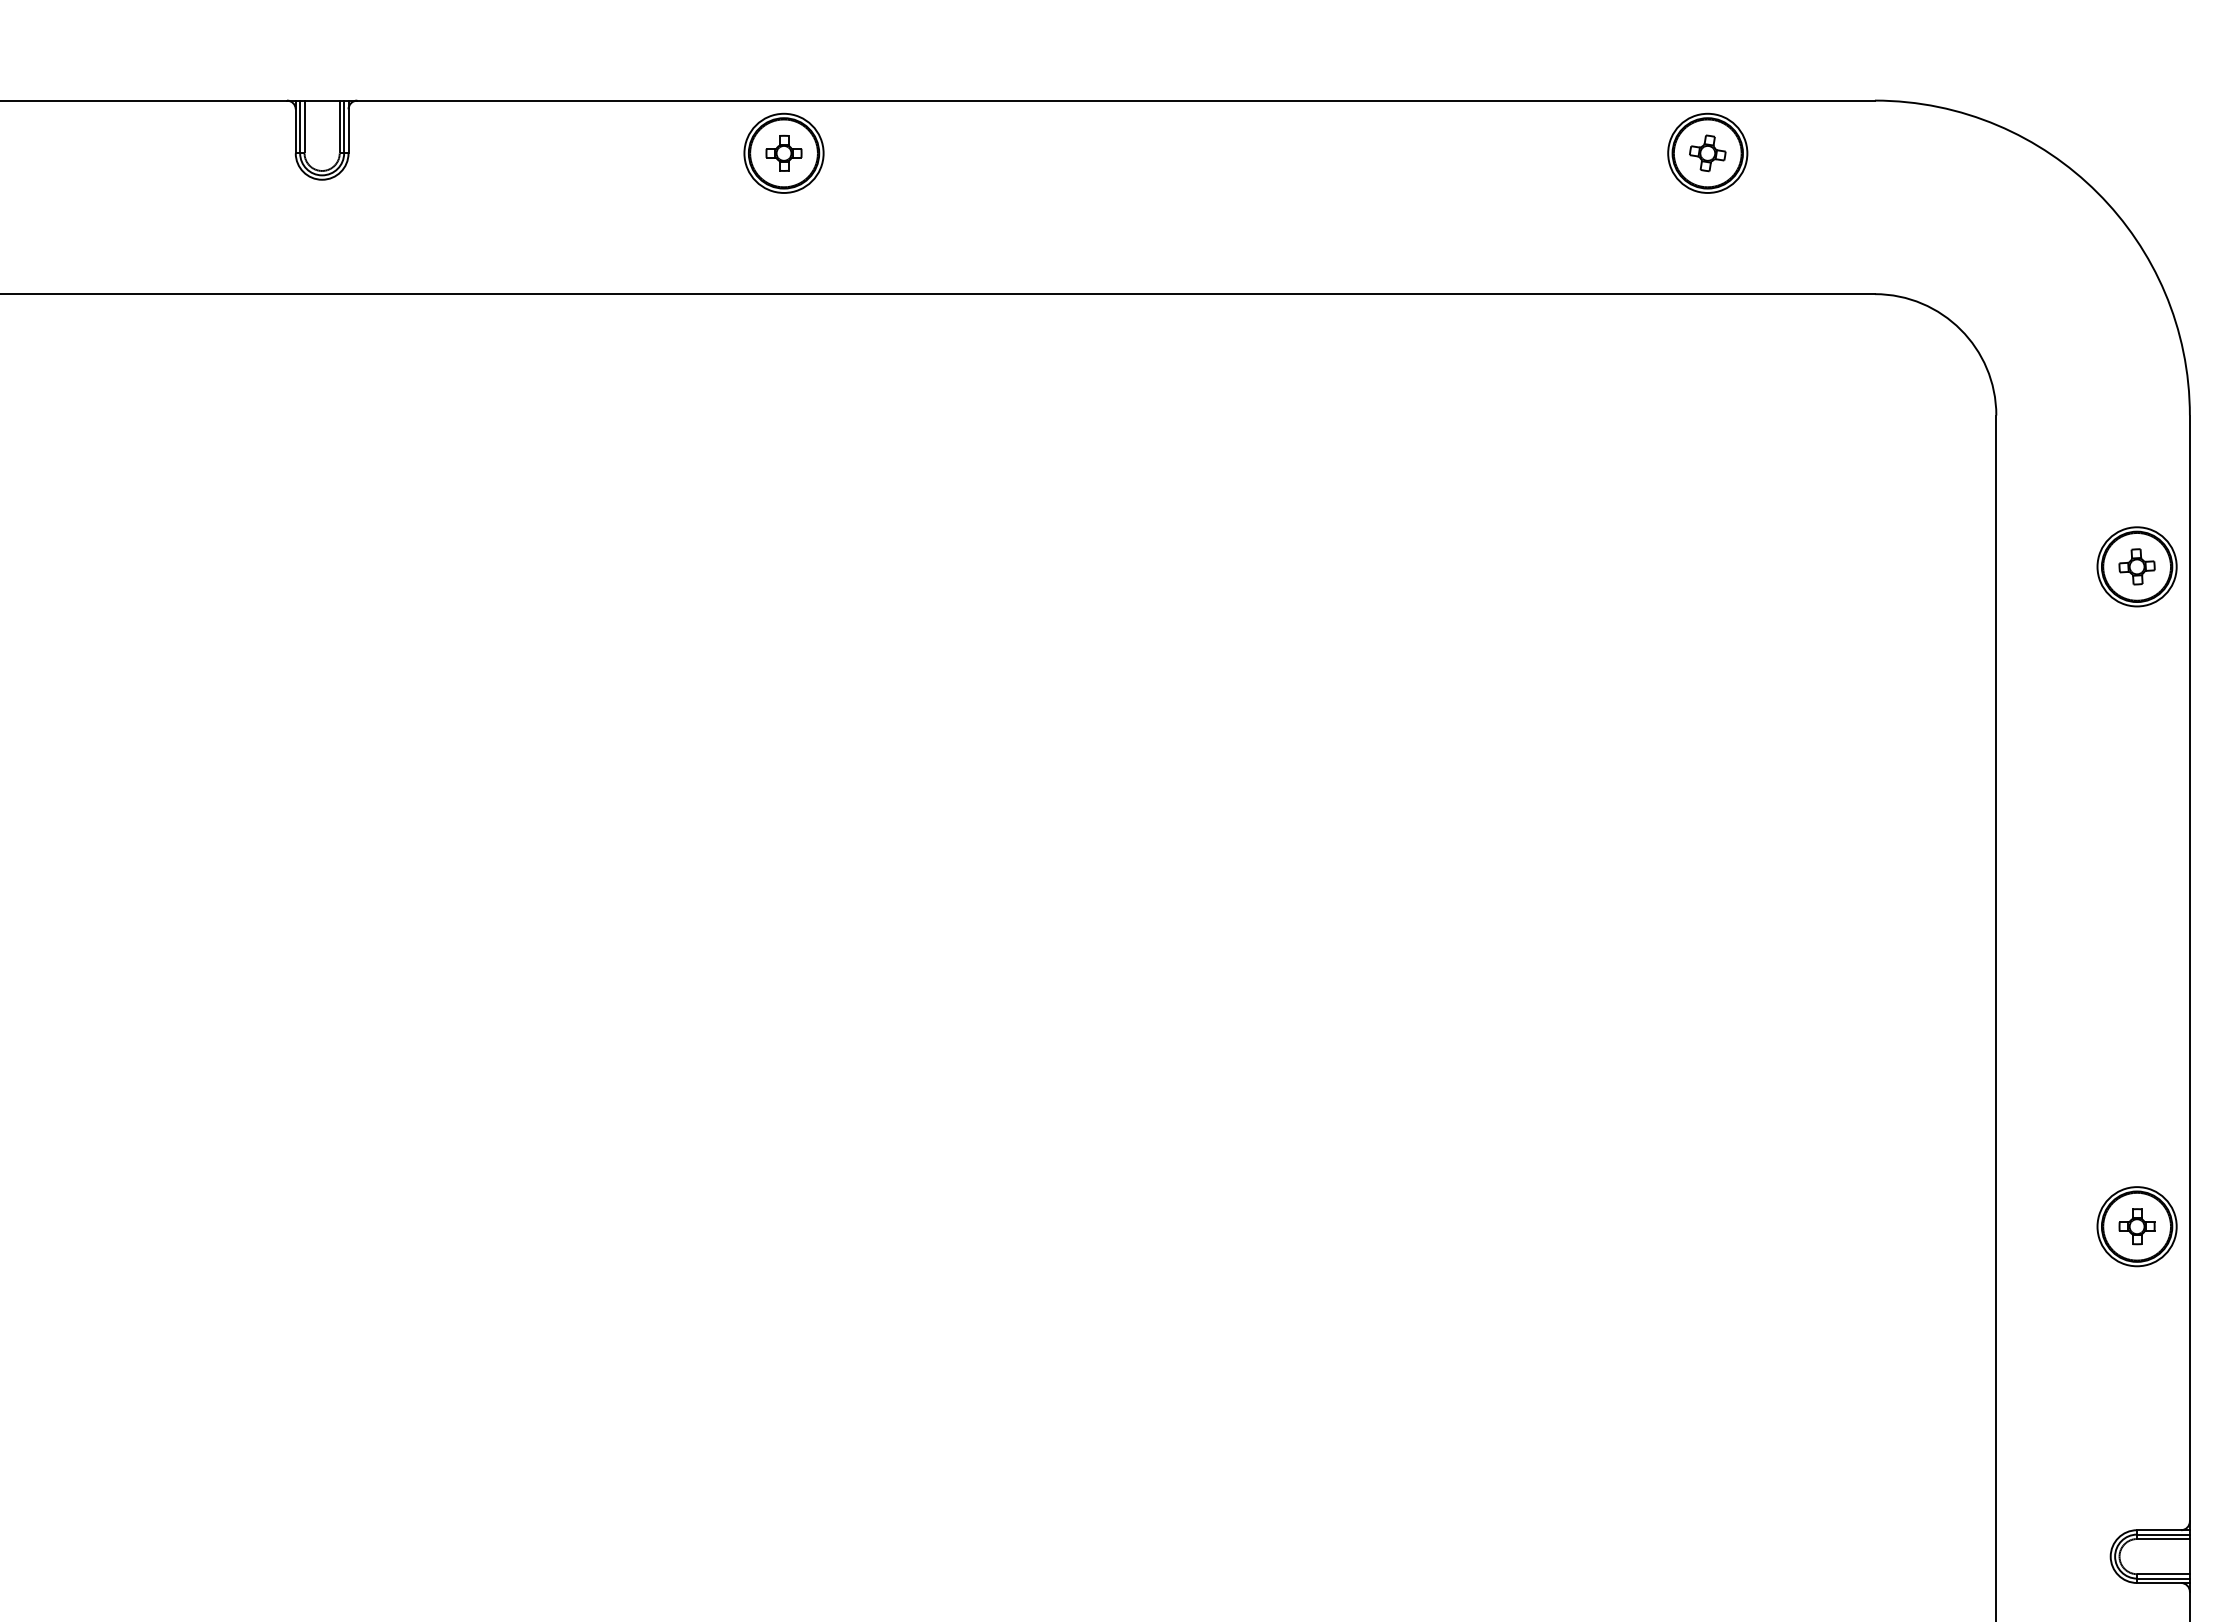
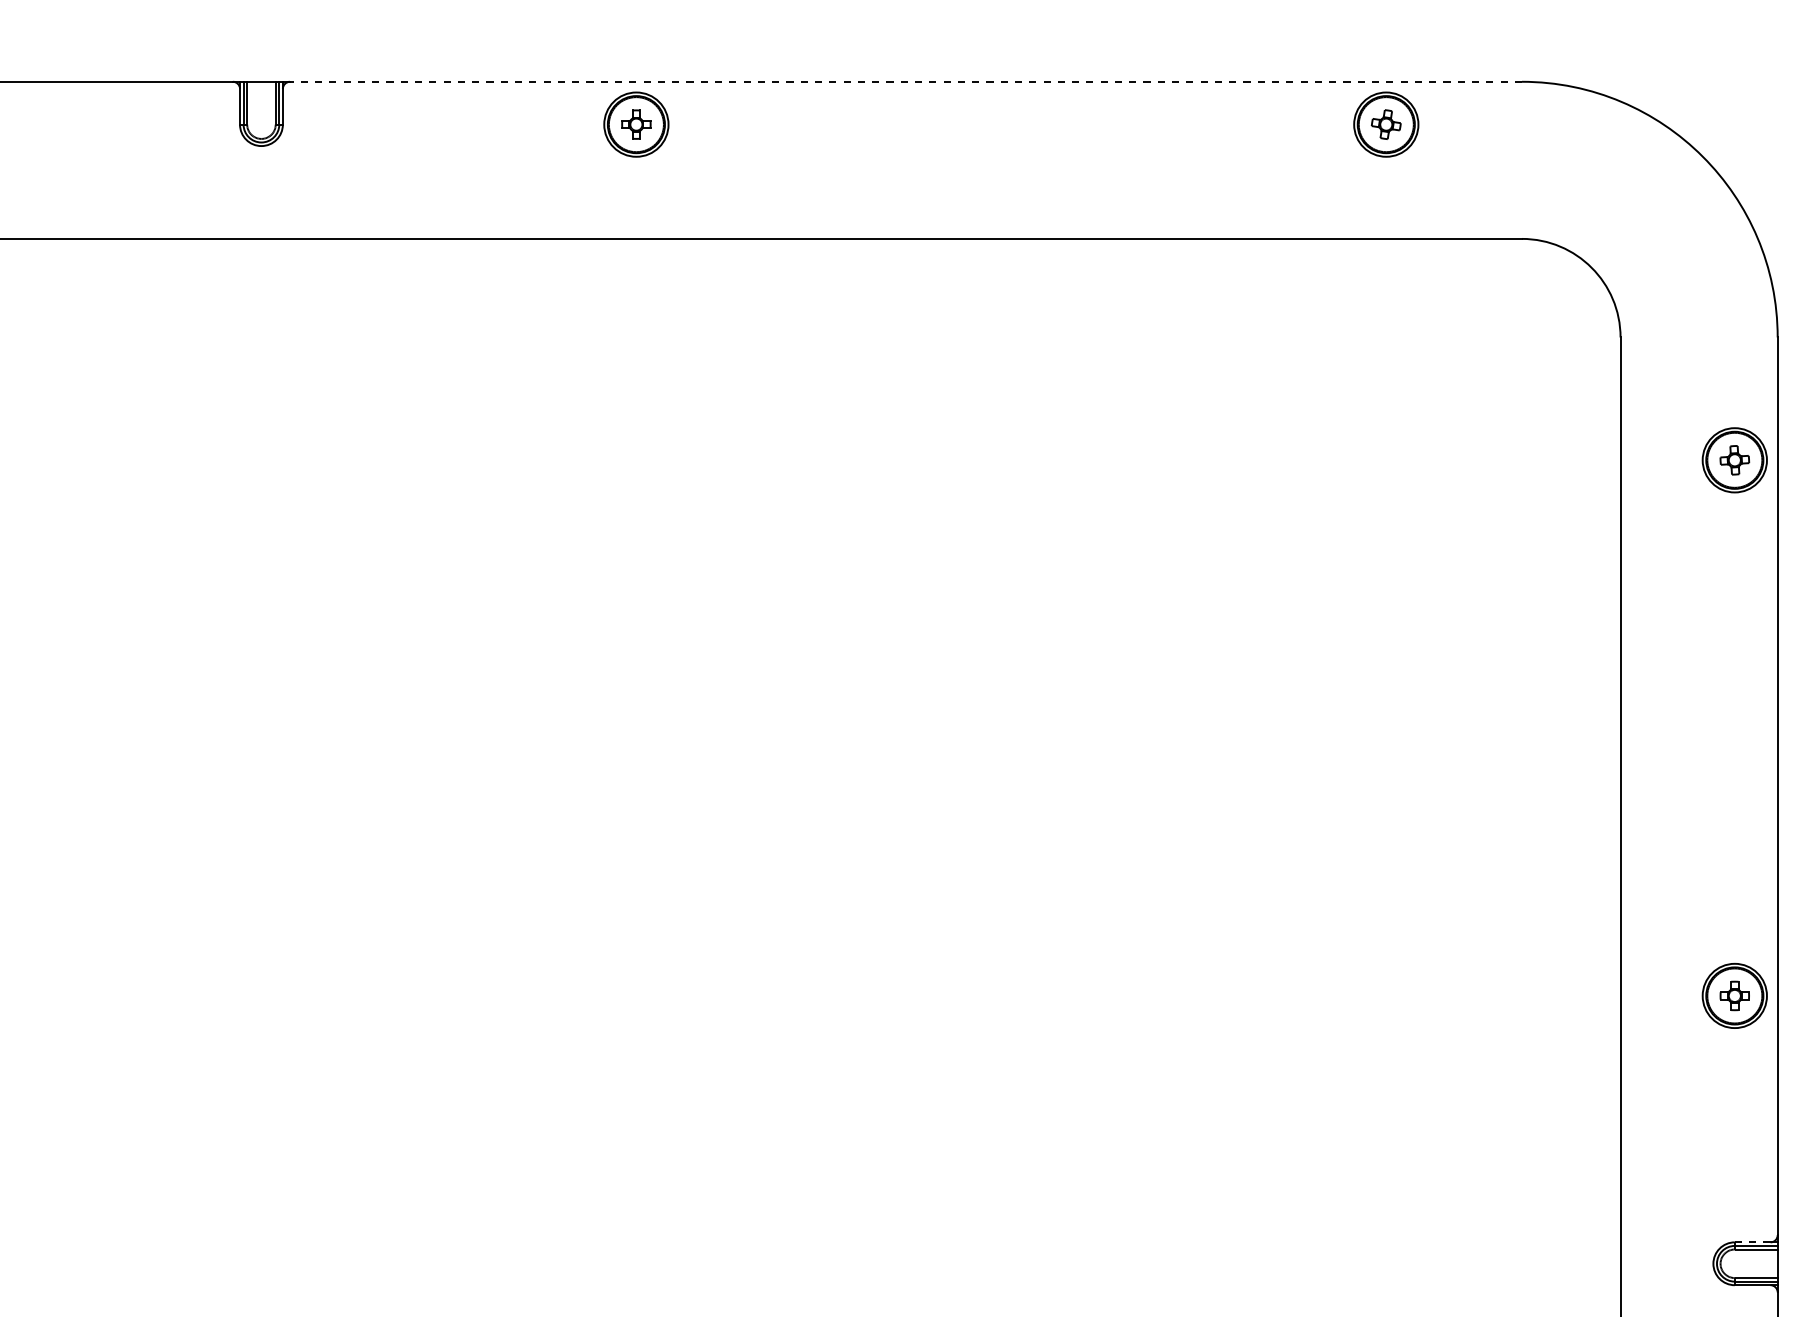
line: (1116, 100) -> (906, 81), solid -> dashed
line: (2159, 1530) -> (1753, 1242), solid -> dashed

